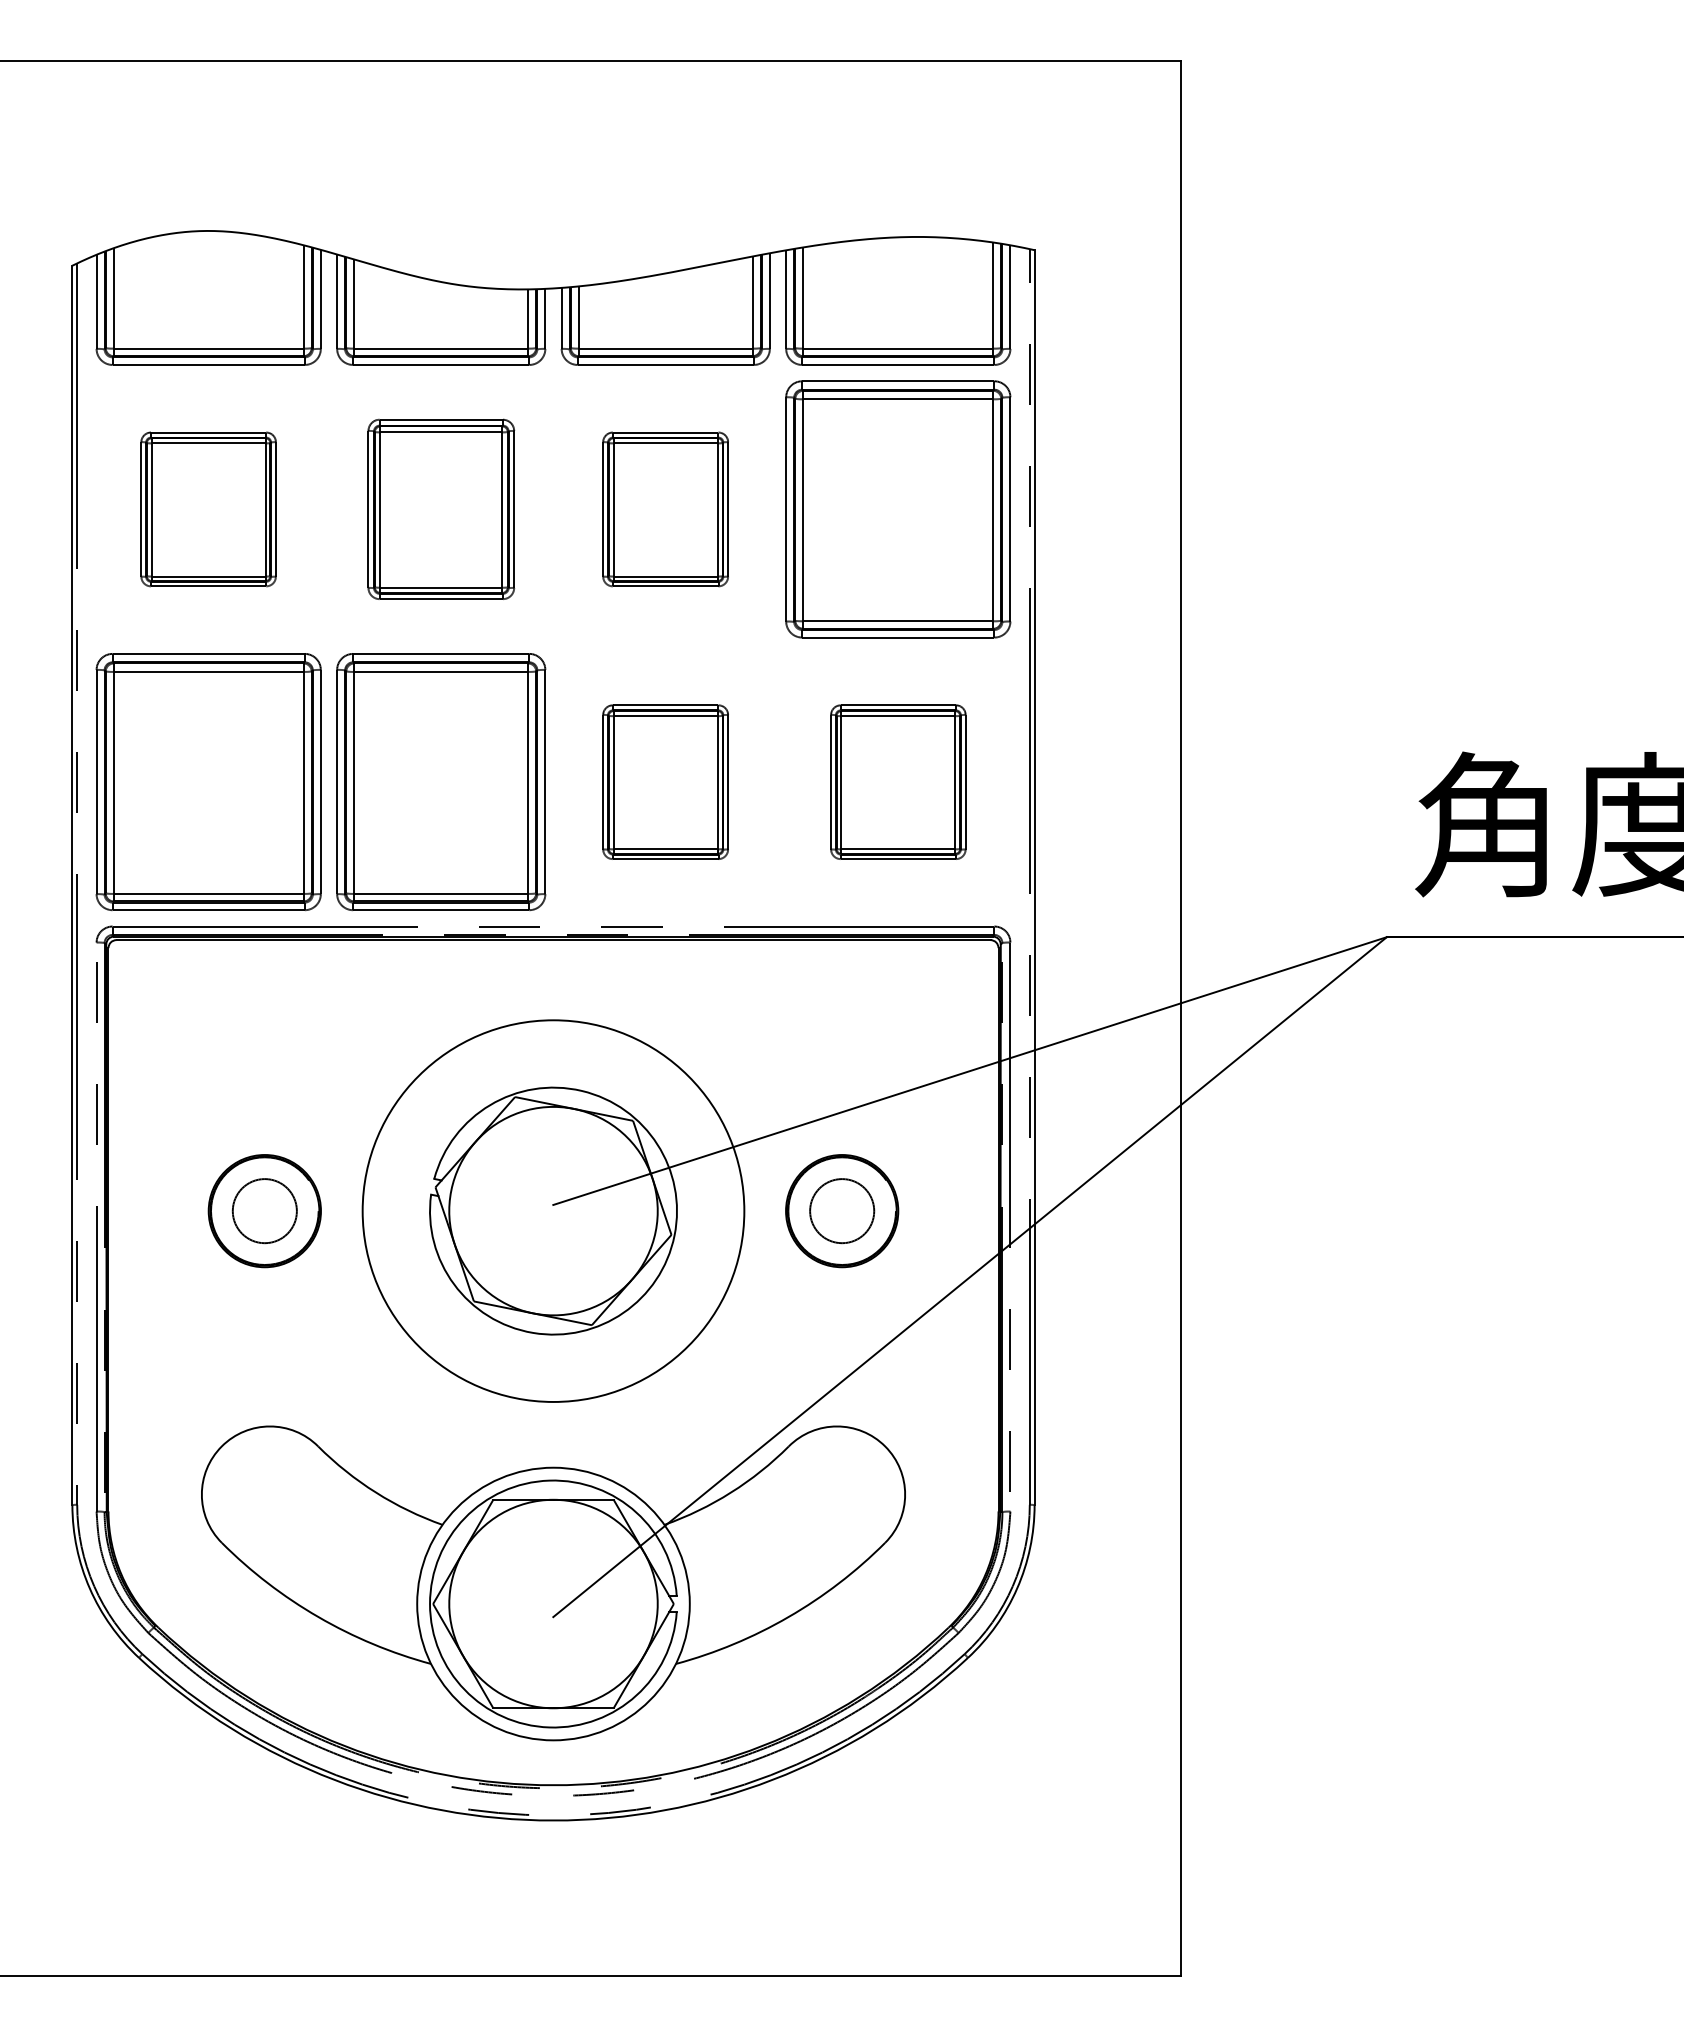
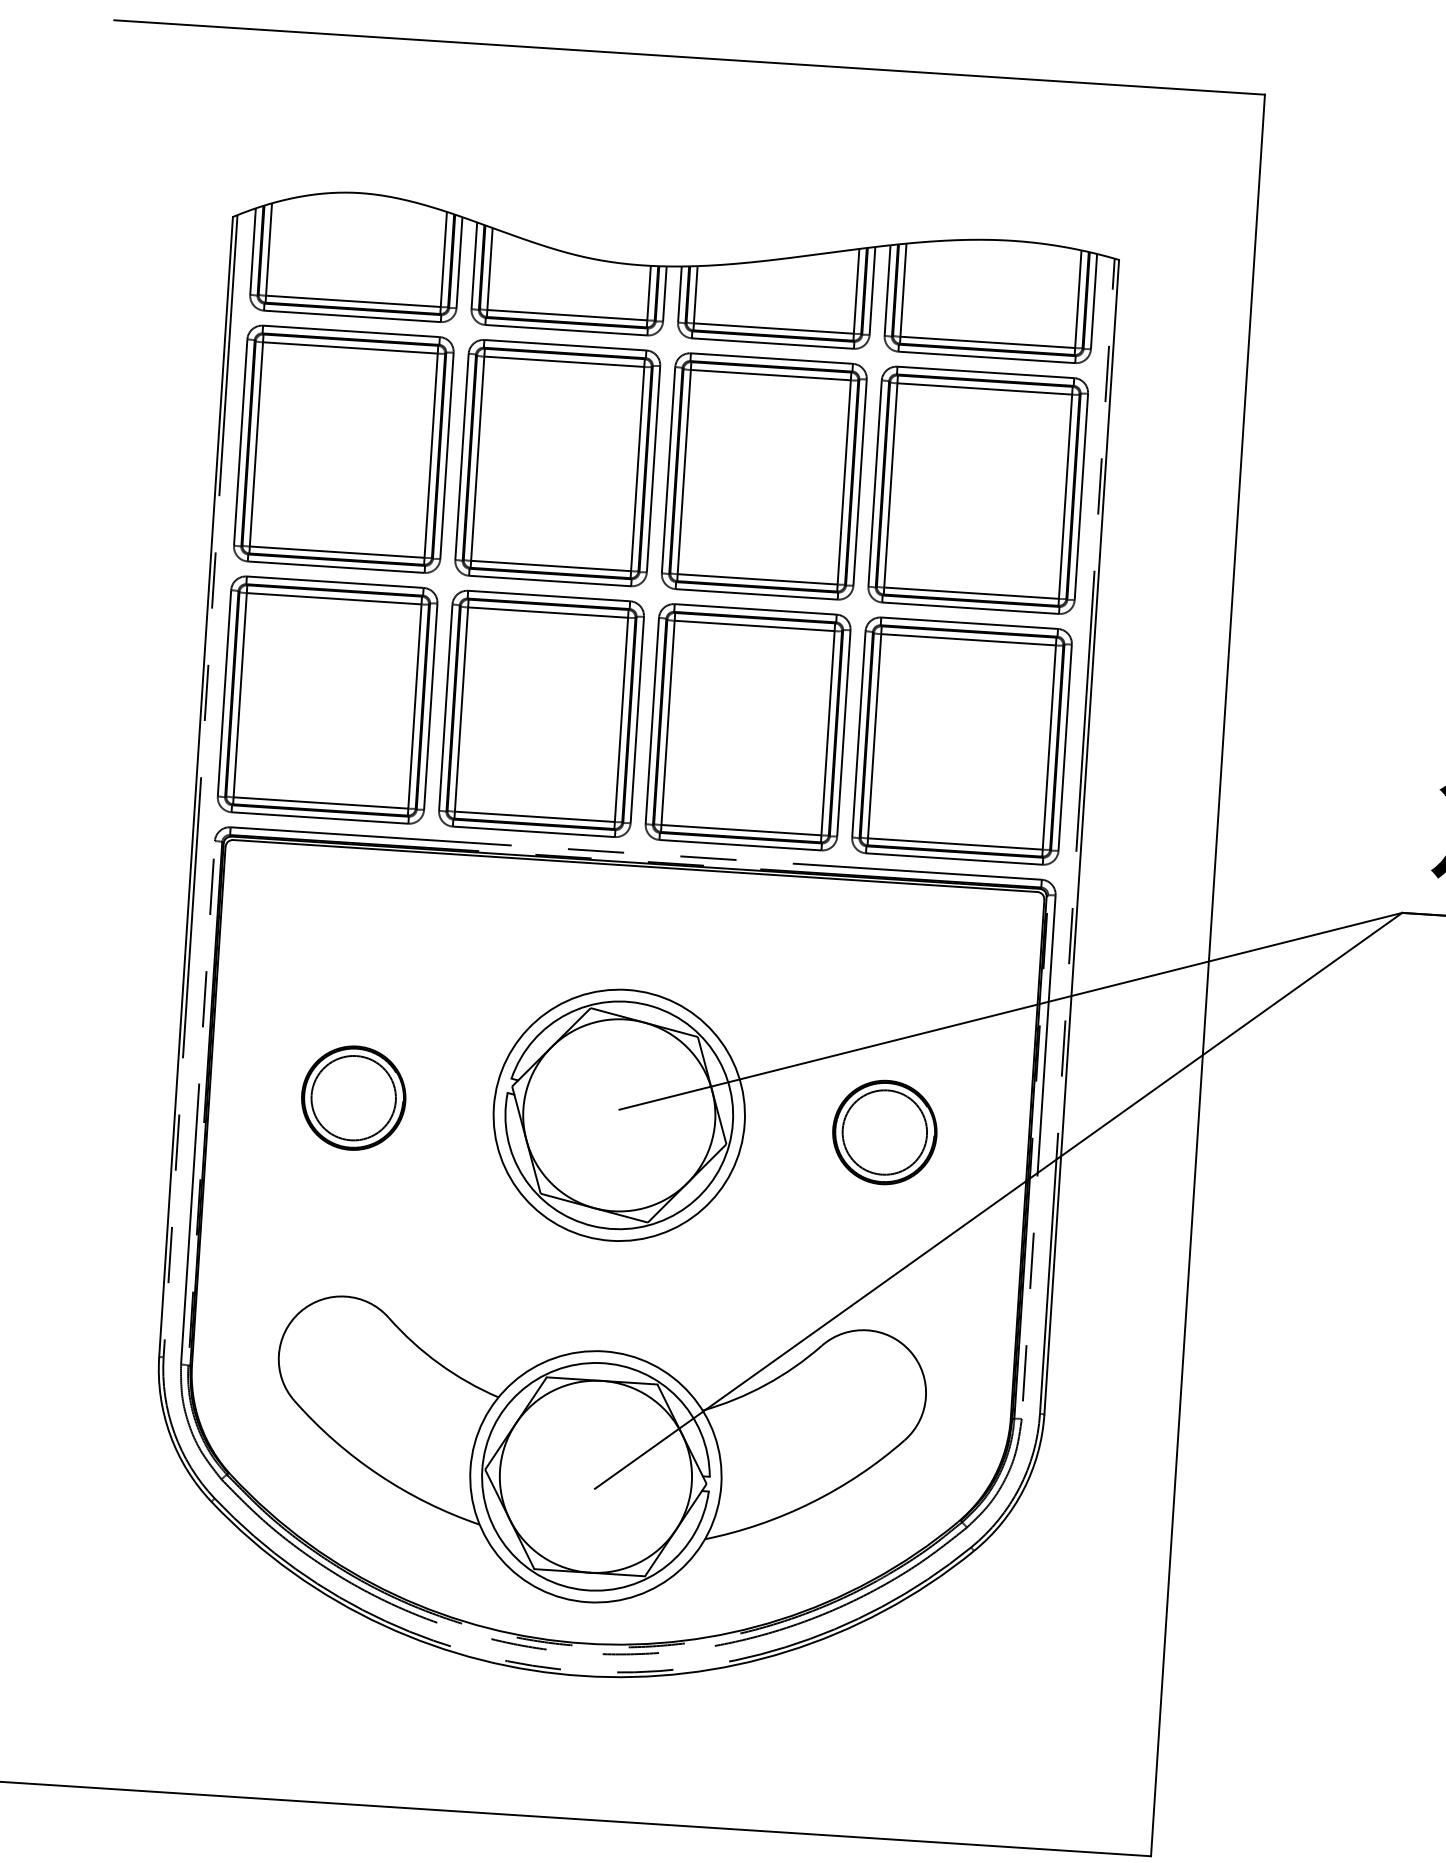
part: (208, 509) -> (343, 449), size x1.67
part: (441, 509) -> (557, 463), size x1.43
part: (665, 509) -> (764, 476), size x1.67
part: (665, 782) -> (747, 727), size x1.67
part: (898, 782) -> (962, 741), size x1.67
circle: (264, 1210) -> (353, 1097), size x1.43
circle: (553, 1210) -> (619, 1114), size x0.71
circle: (841, 1210) -> (884, 1131), size x1.43

